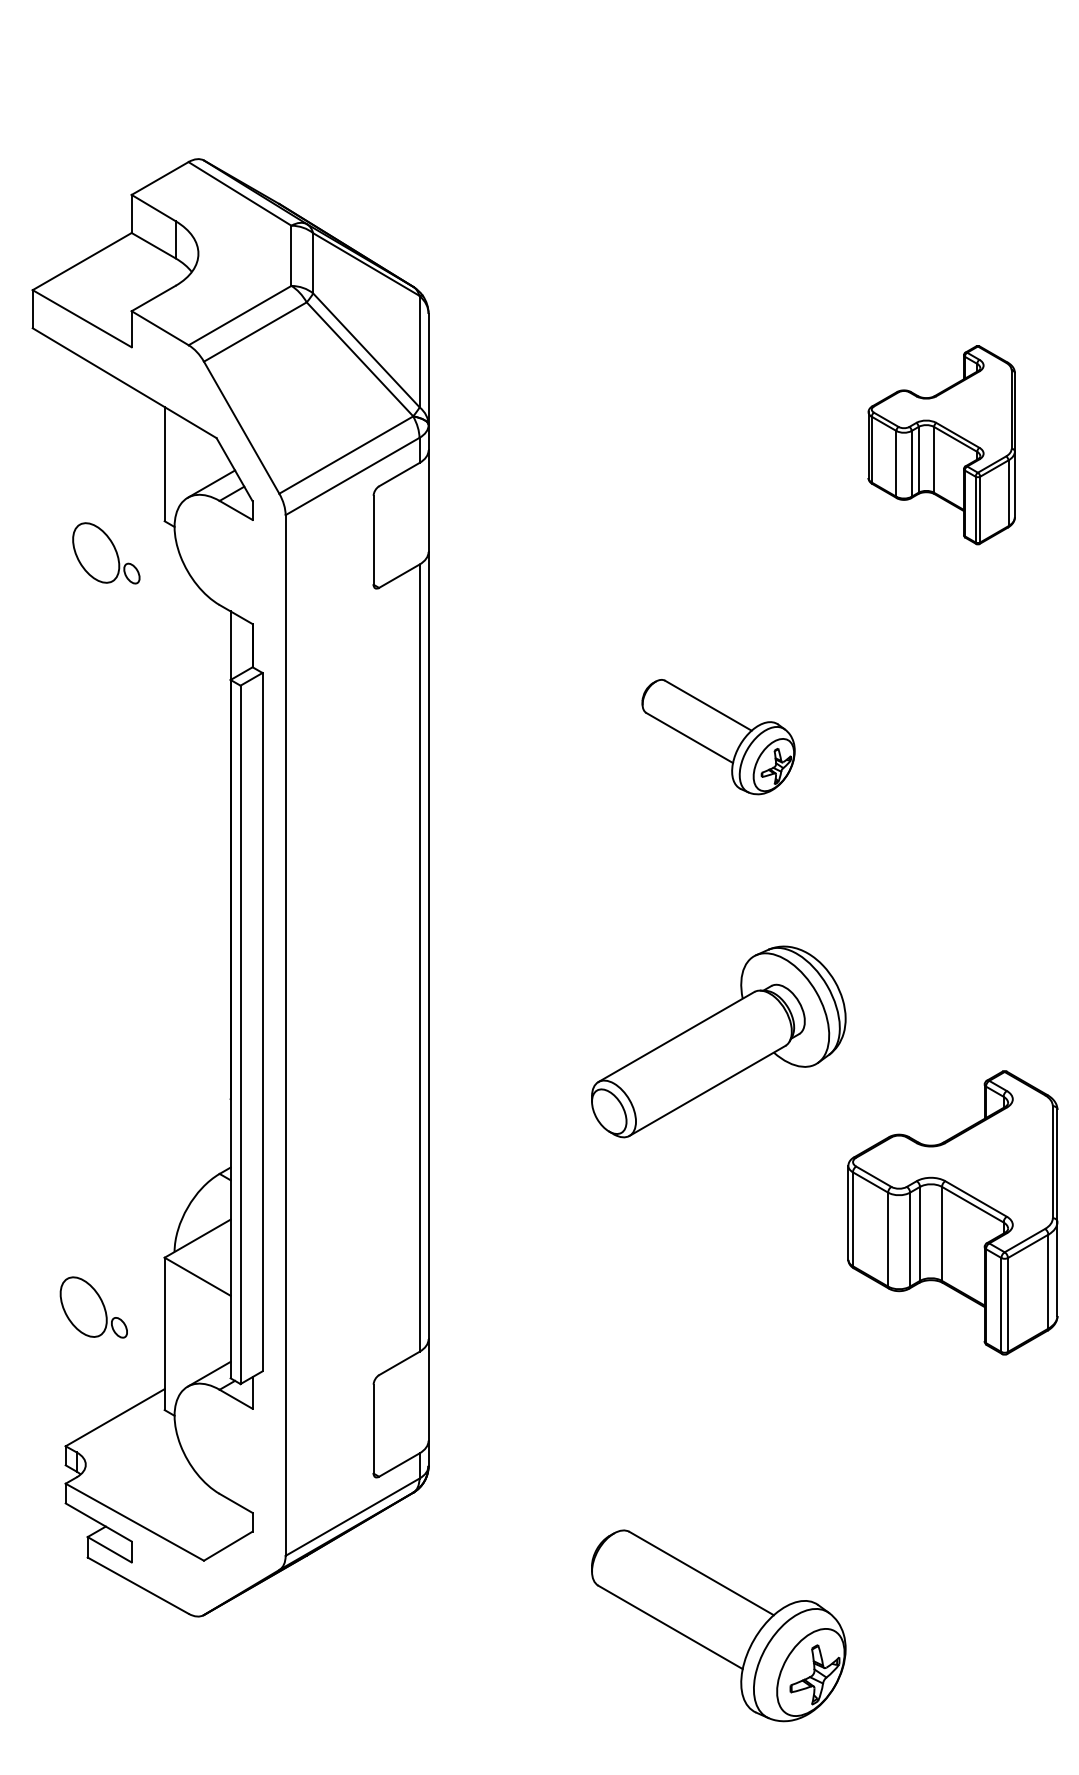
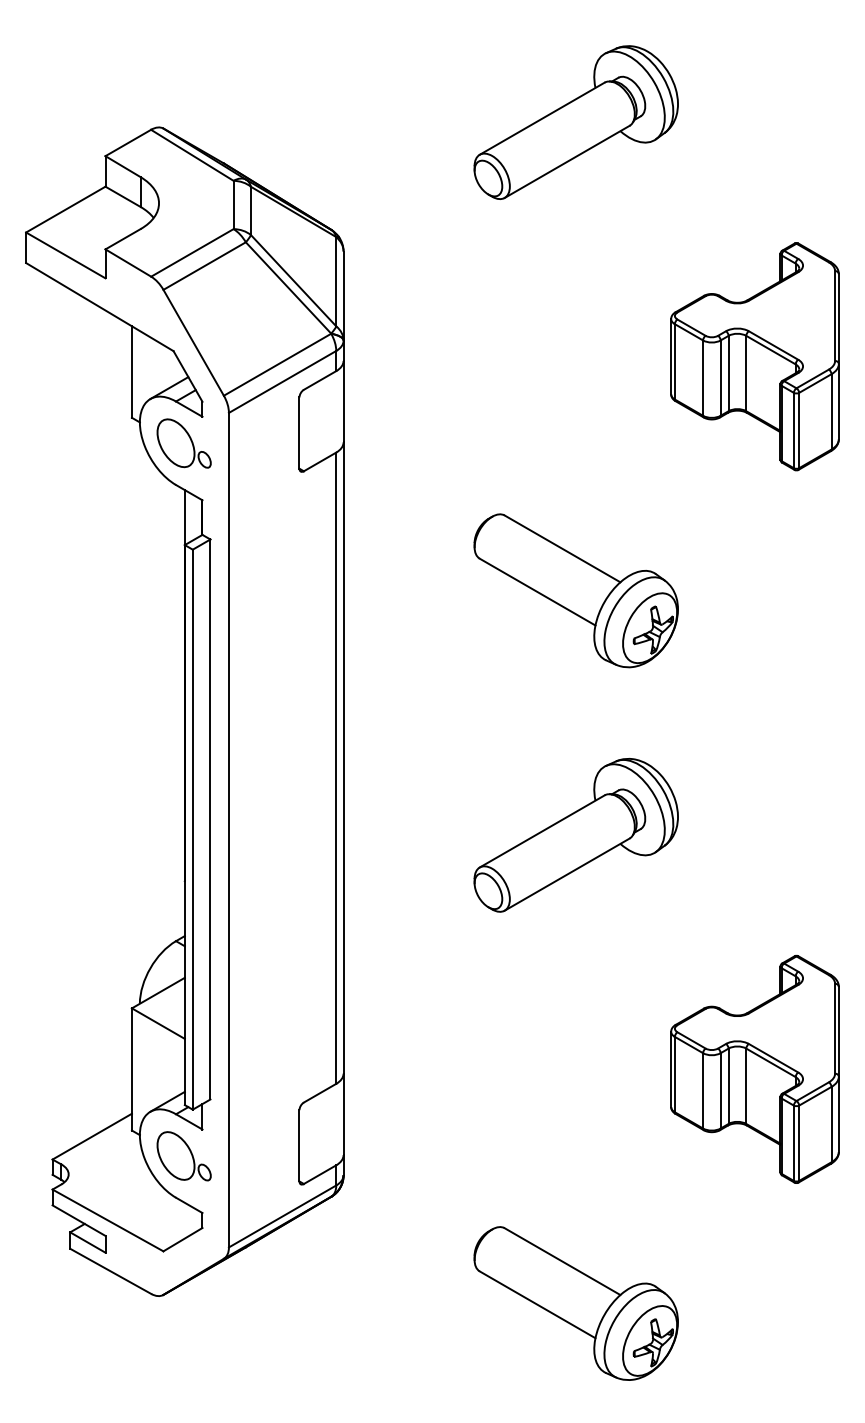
part: (717, 152) -> (575, 122), added
part: (941, 444) -> (754, 356), size x1.43
part: (105, 553) -> (183, 443), moved
part: (717, 736) -> (575, 590), size x1.67
part: (952, 1211) -> (754, 1068), moved
part: (93, 1307) -> (183, 1156), moved

